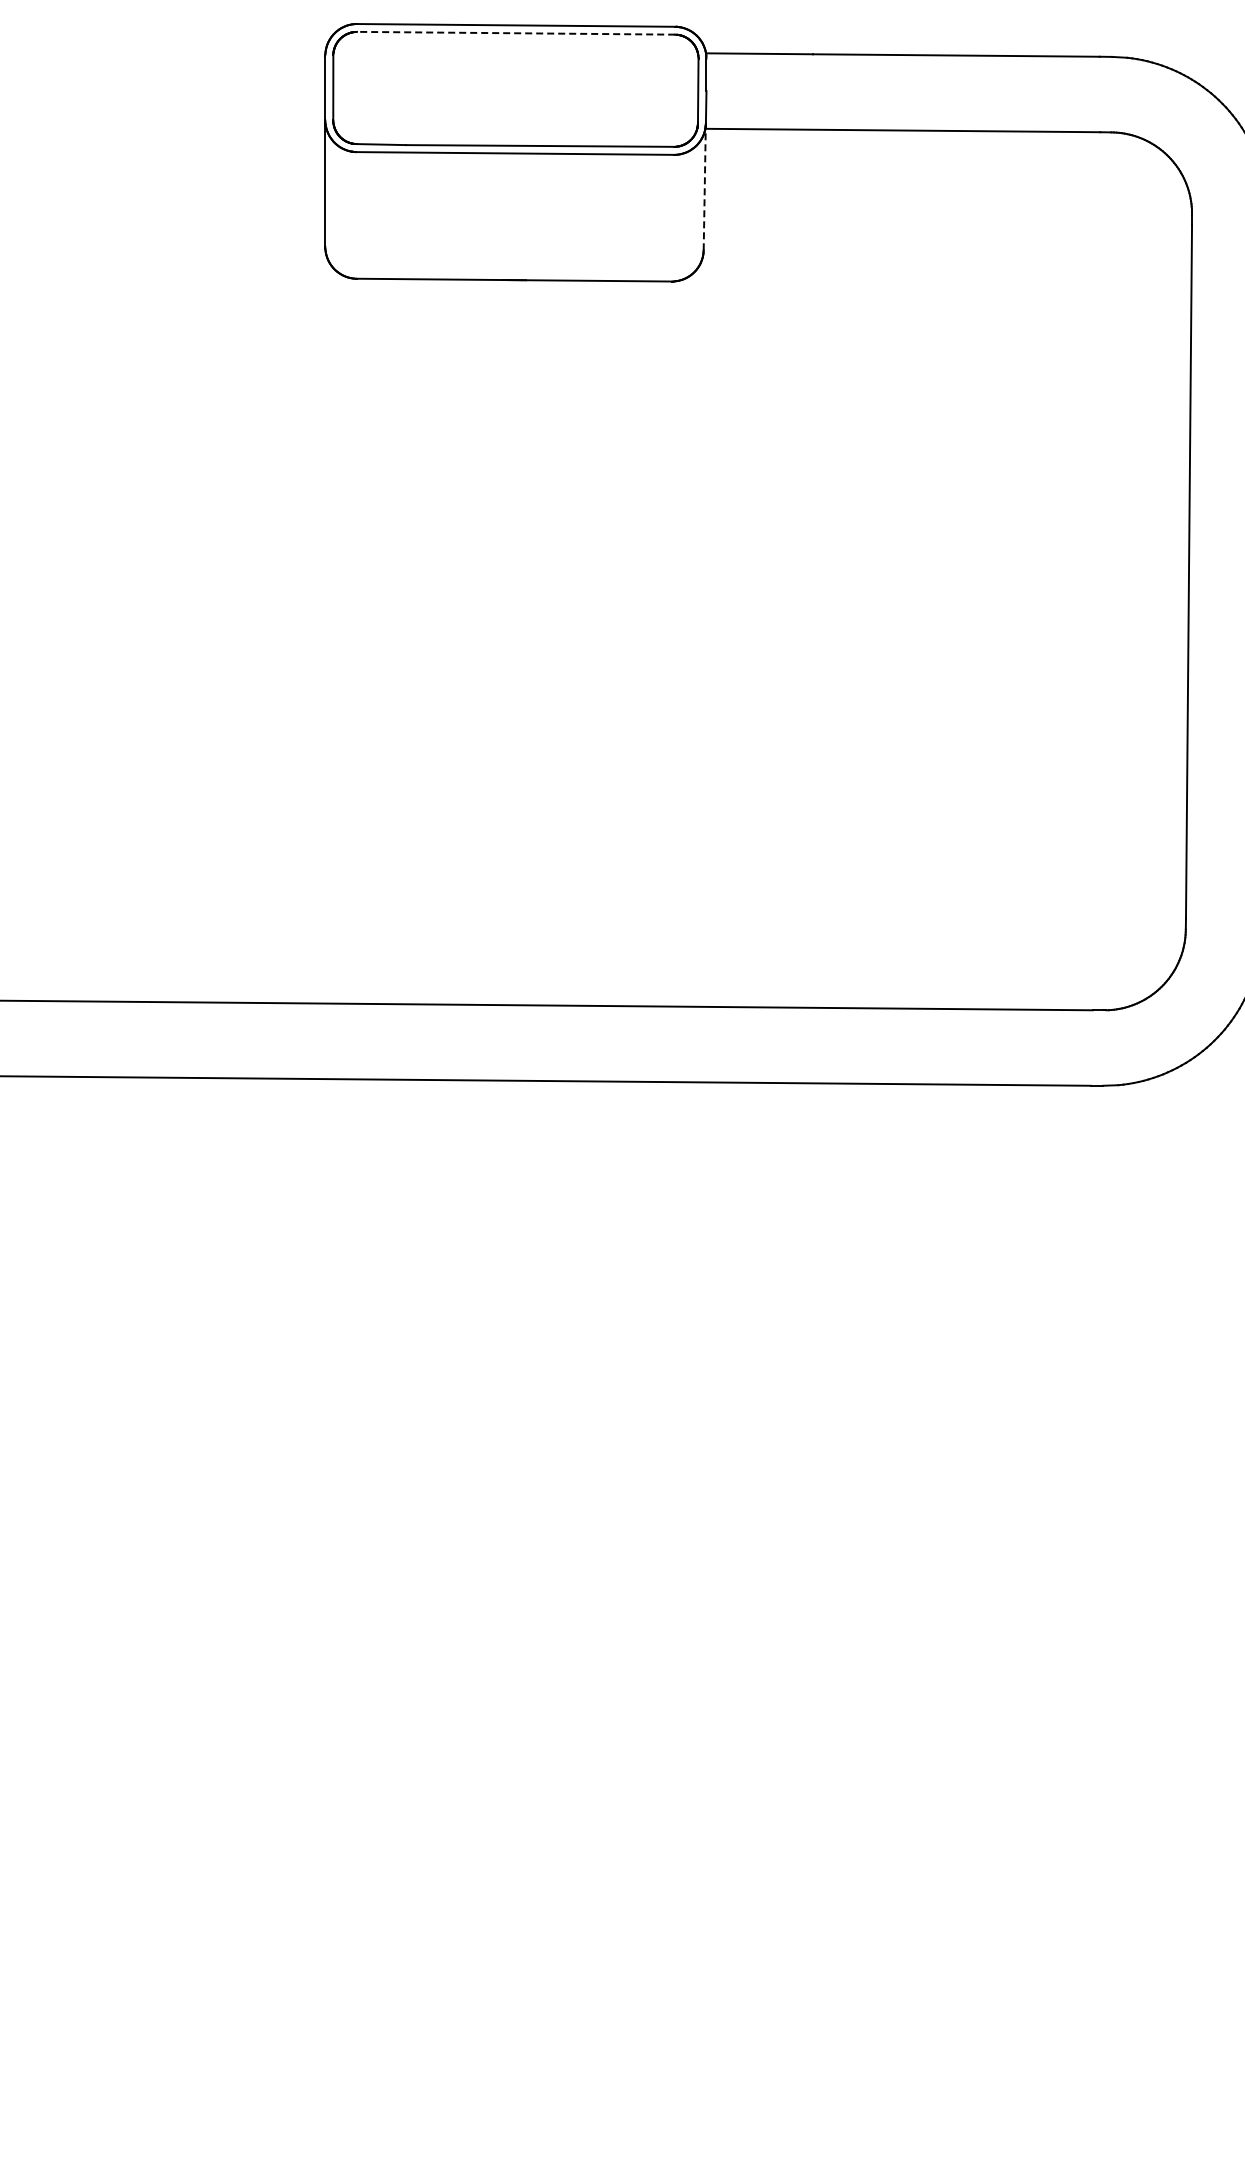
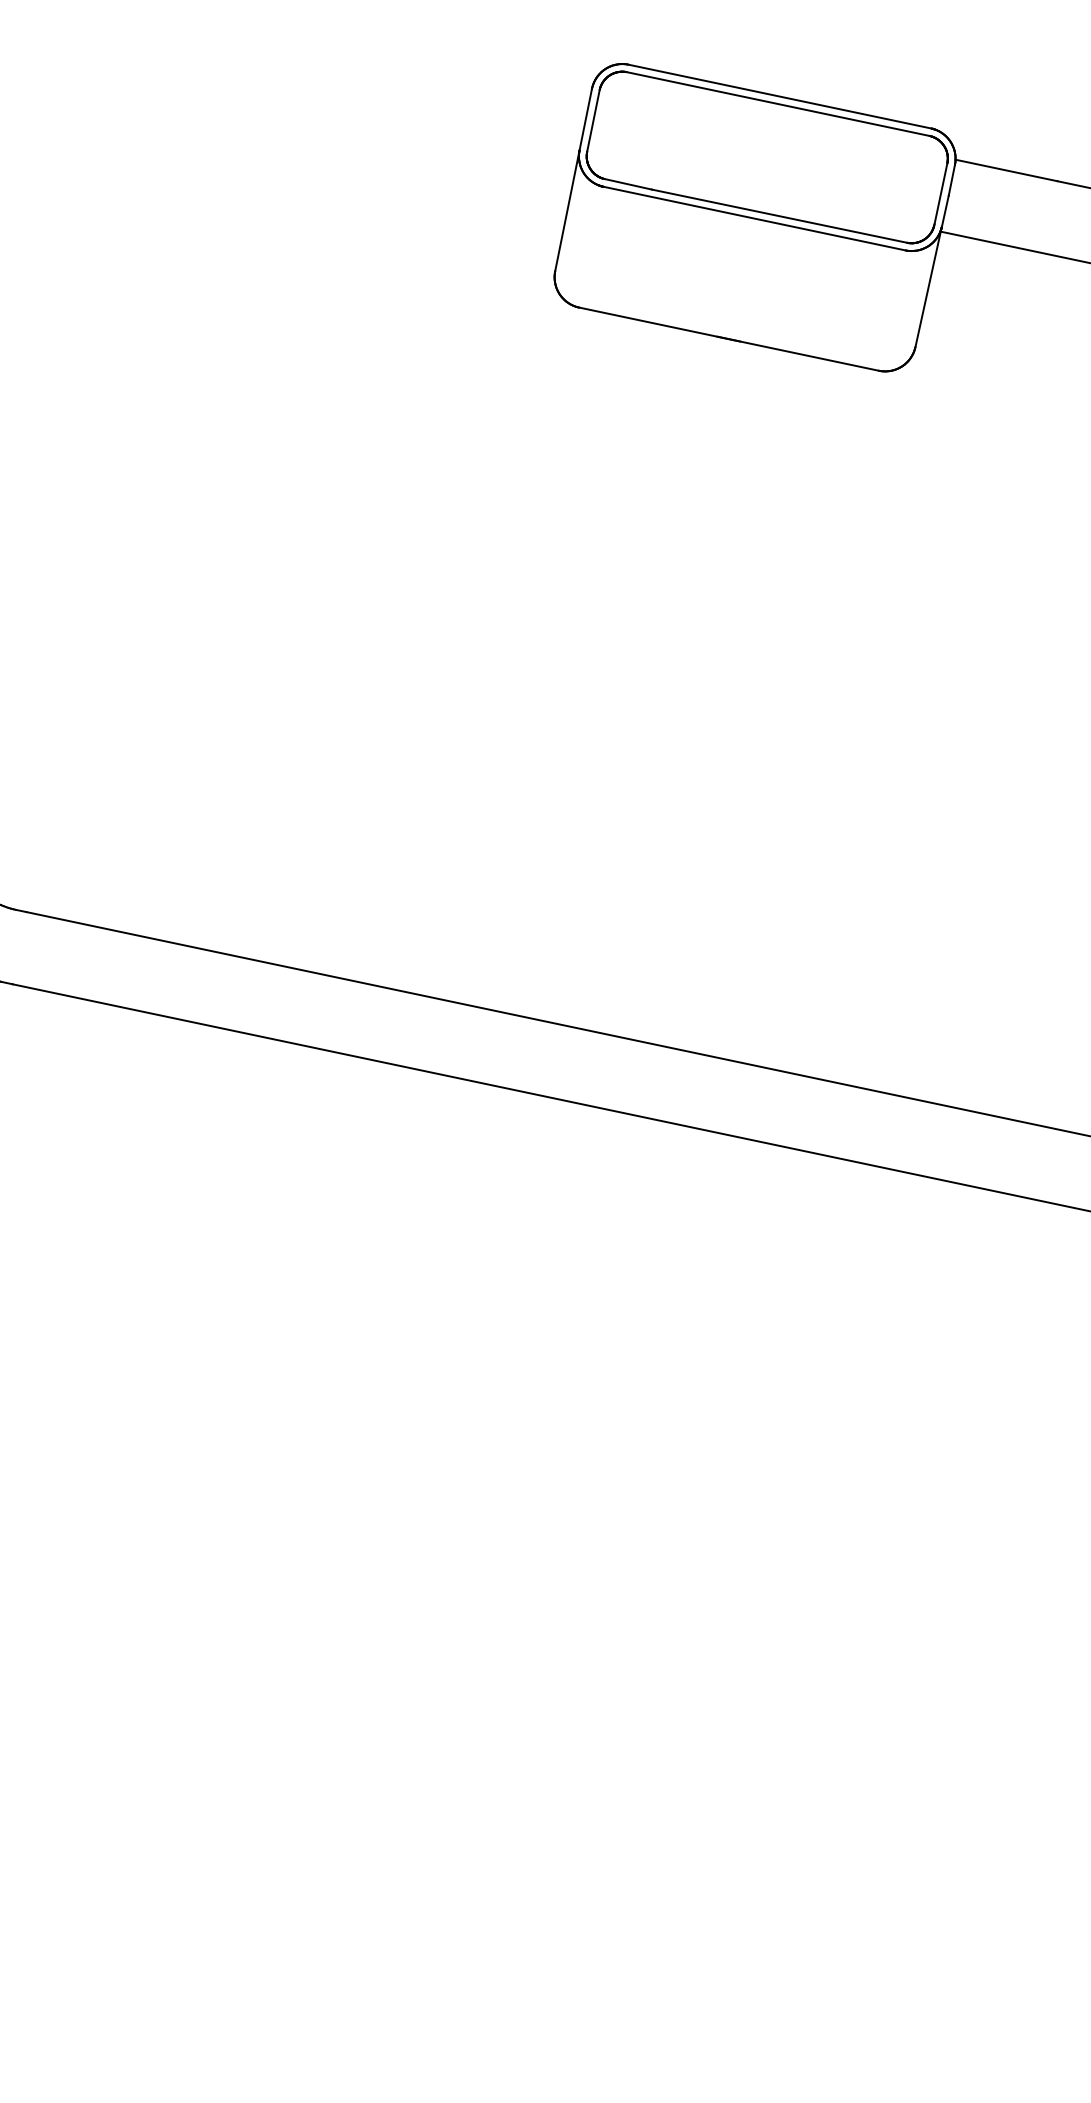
line: (515, 33) -> (777, 104), dashed -> solid
line: (704, 189) -> (927, 289), dashed -> solid

